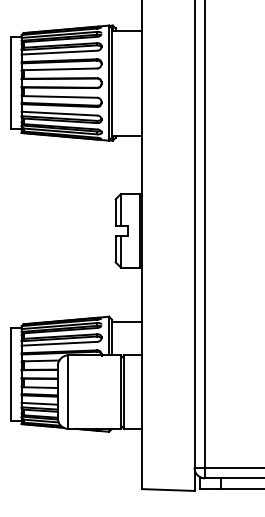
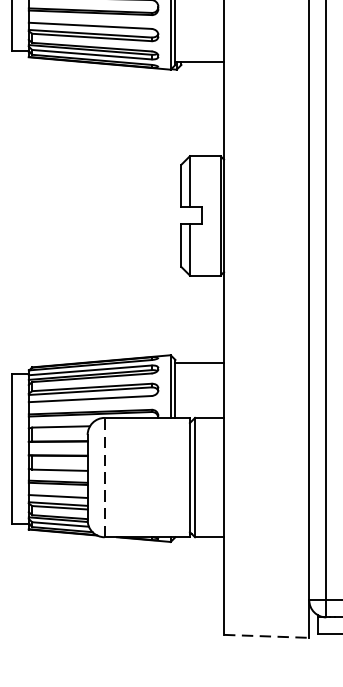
line: (68, 392) -> (104, 478), solid -> dashed
line: (168, 490) -> (267, 637), solid -> dashed

